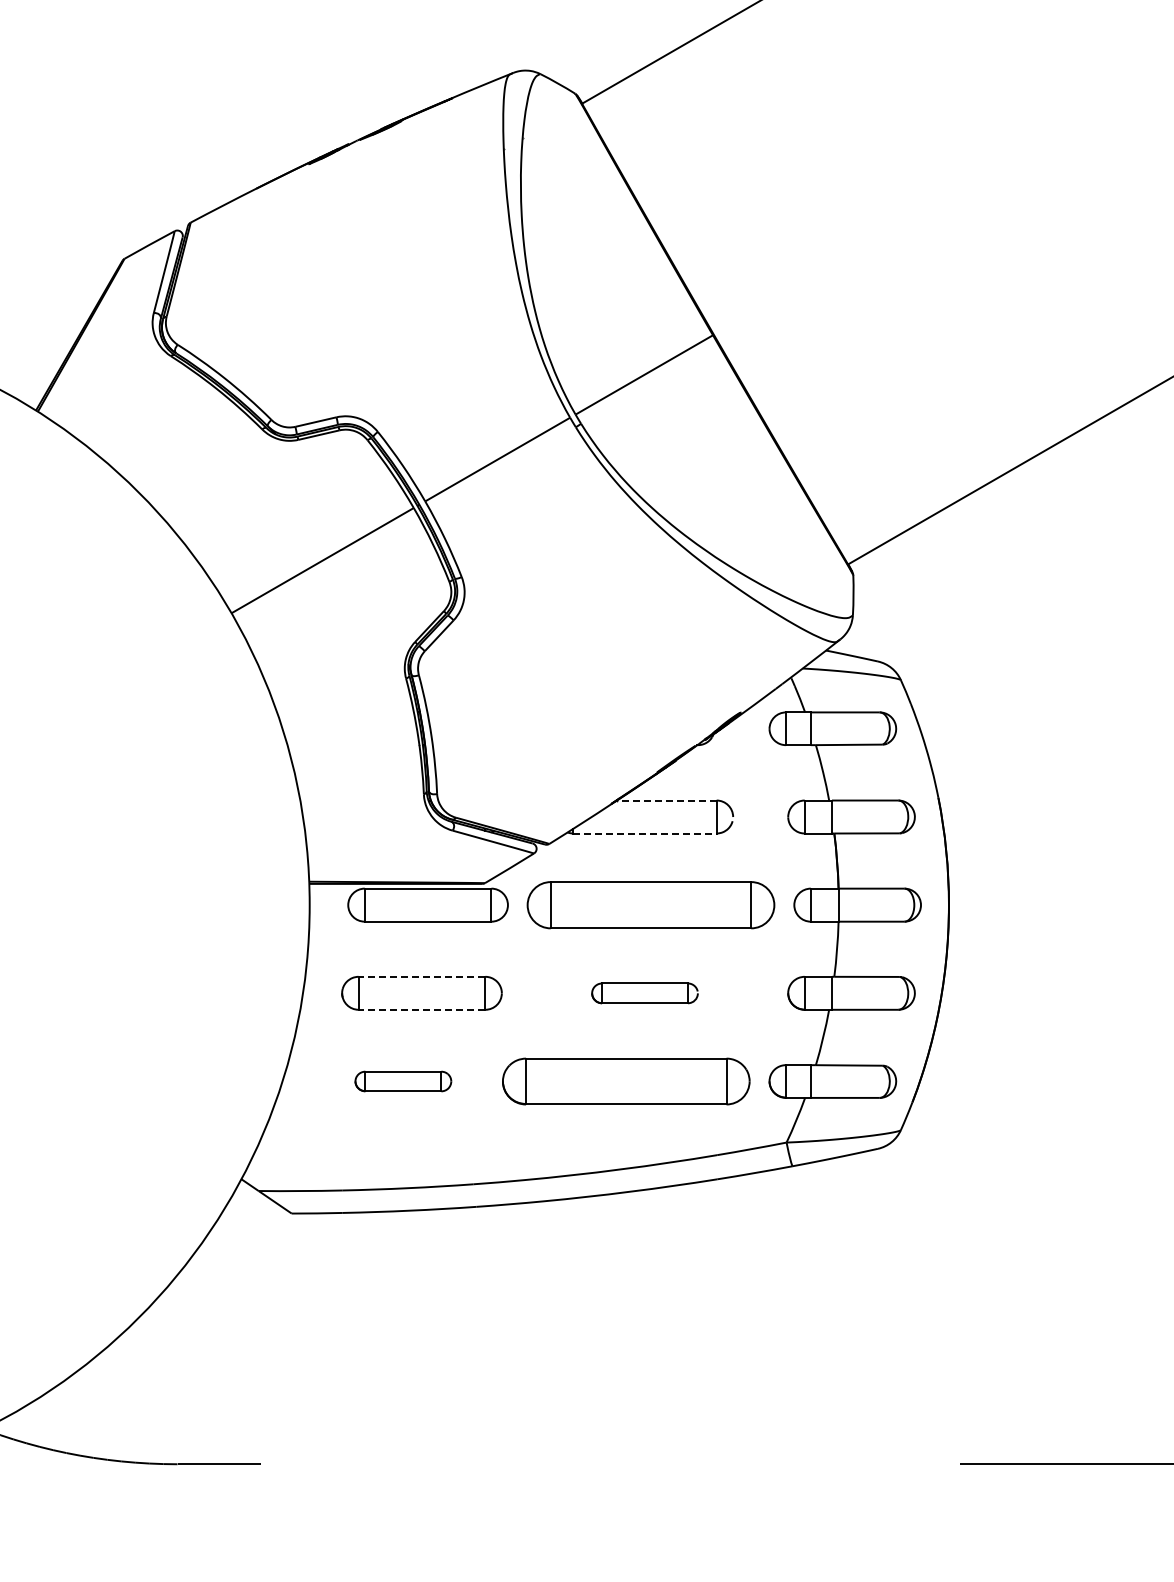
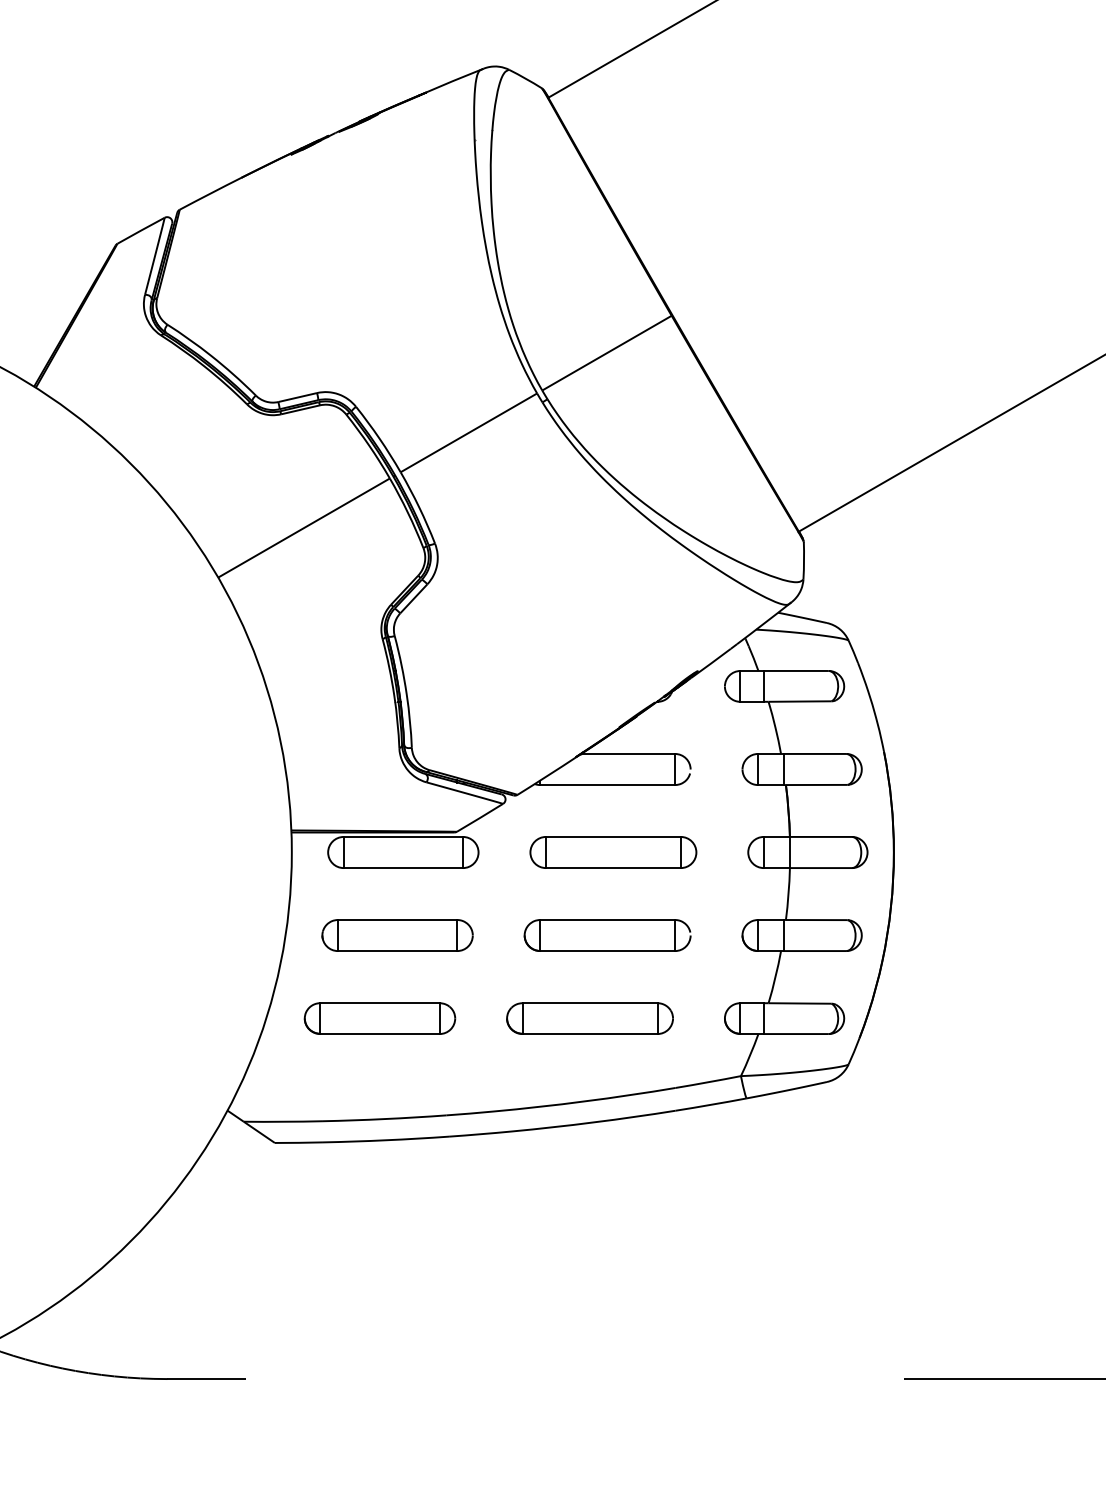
line: (666, 800) -> (627, 753), dashed -> solid
line: (645, 833) -> (608, 785), dashed -> solid
part: (651, 904) -> (613, 851), size x0.71
line: (421, 976) -> (397, 919), dashed -> solid
part: (644, 993) -> (607, 935), size x1.67
line: (421, 1009) -> (397, 950), dashed -> solid
part: (403, 1081) -> (380, 1018), size x1.67
part: (626, 1081) -> (590, 1018), size x0.71

